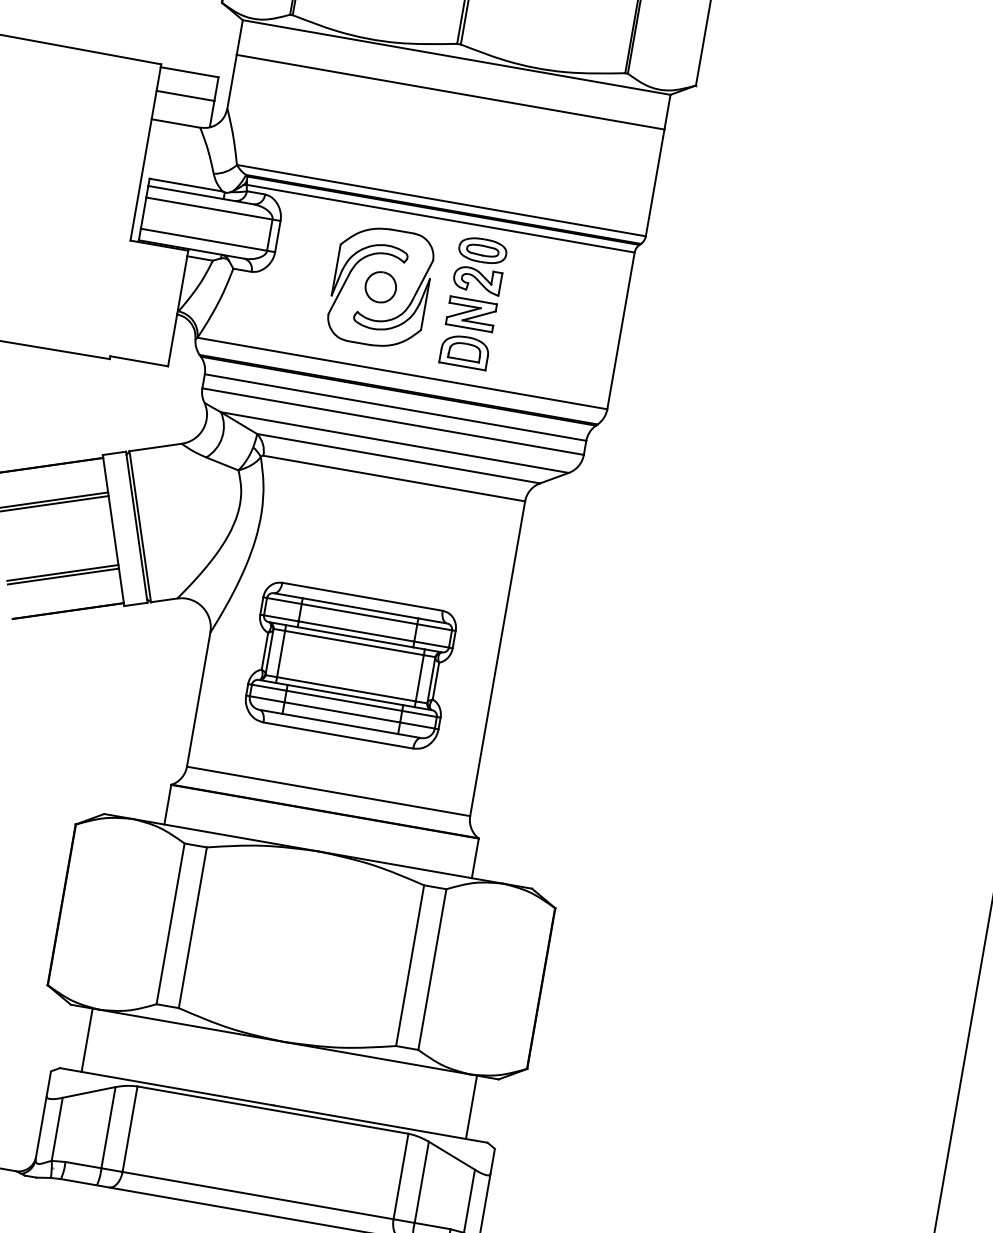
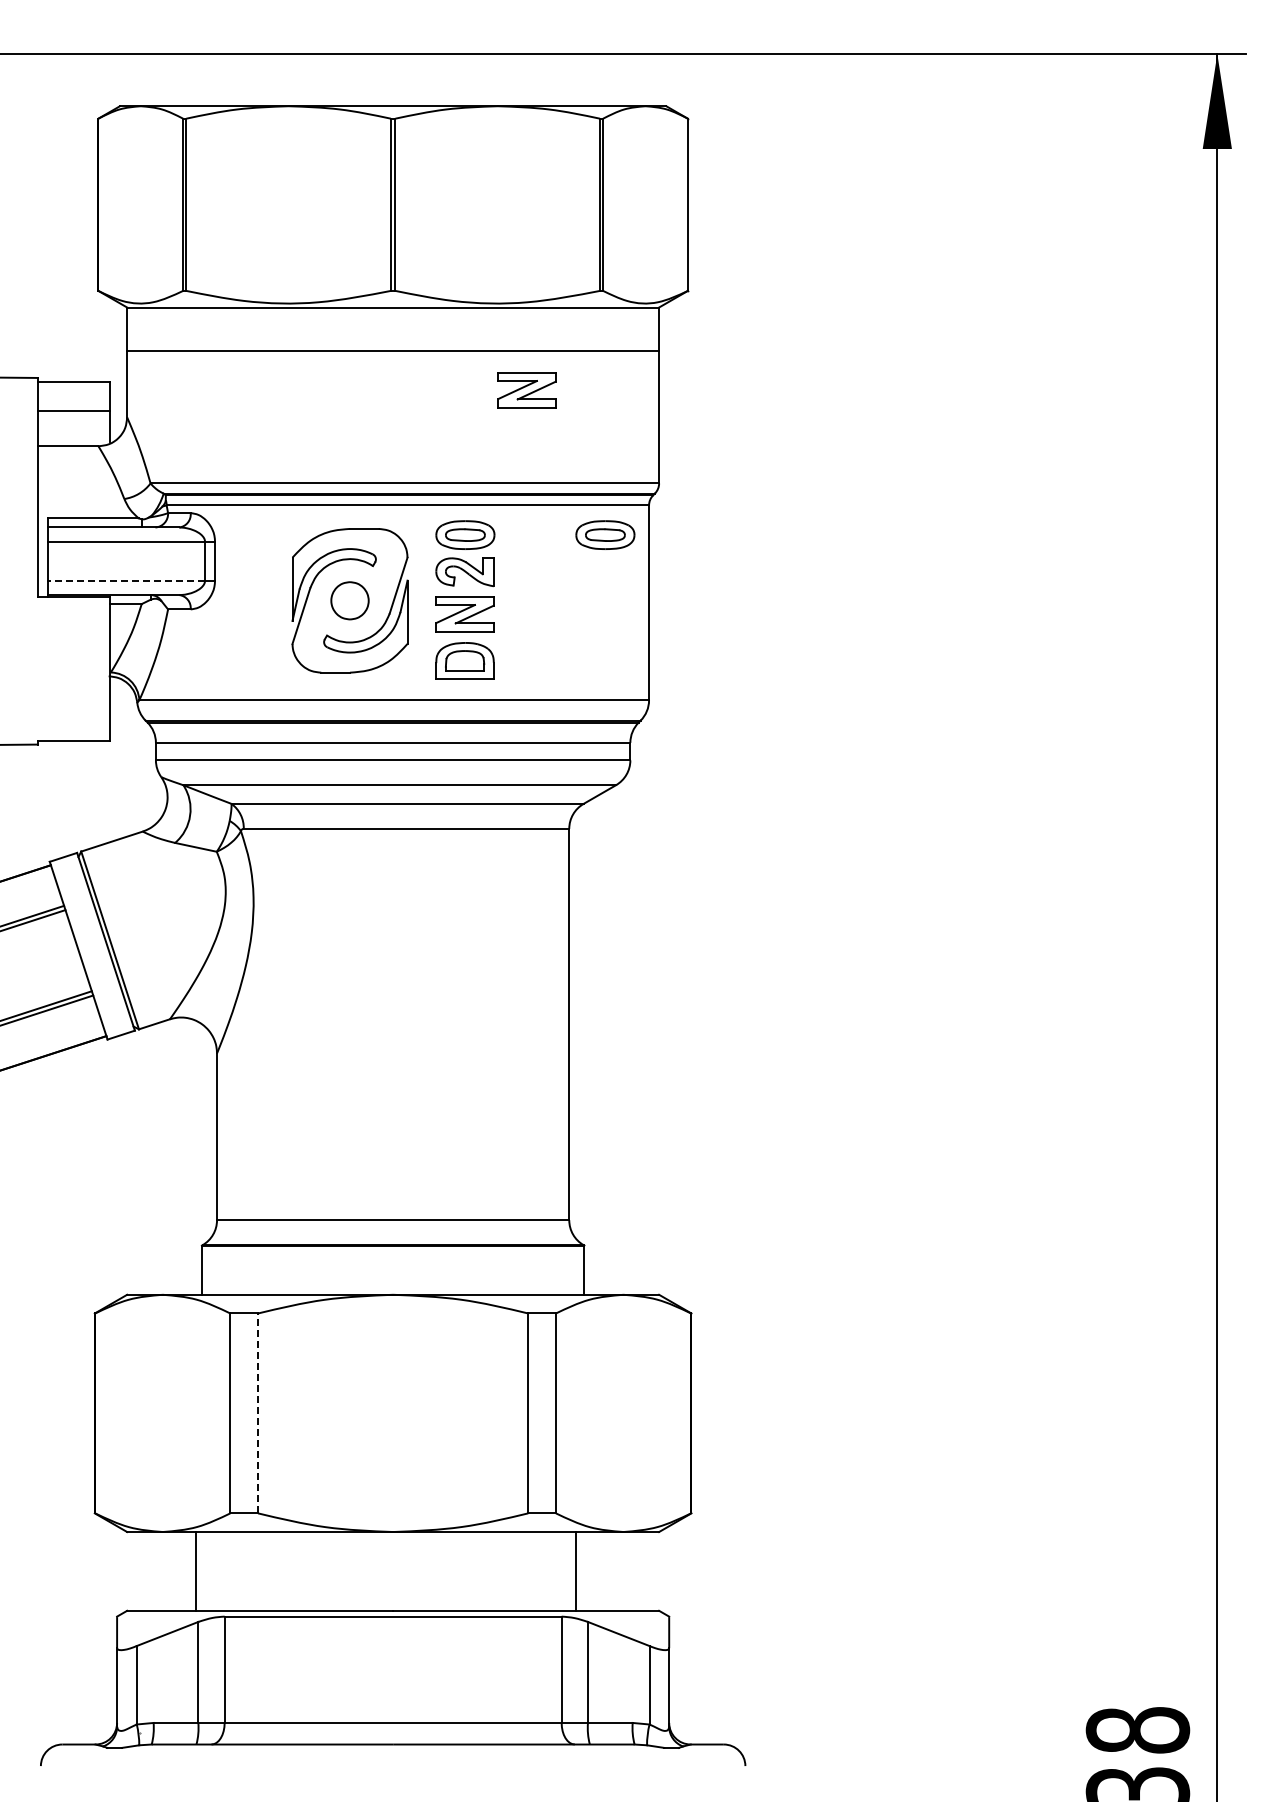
part: (552, 142) -> (526, 390), added
line: (203, 239) -> (126, 580), solid -> dashed
part: (595, 269) -> (605, 534), added
part: (349, 666) -> (392, 1064), removed
line: (193, 927) -> (258, 1413), solid -> dashed
line: (87, 1040) -> (196, 1571), moved
line: (471, 1107) -> (576, 1571), moved

